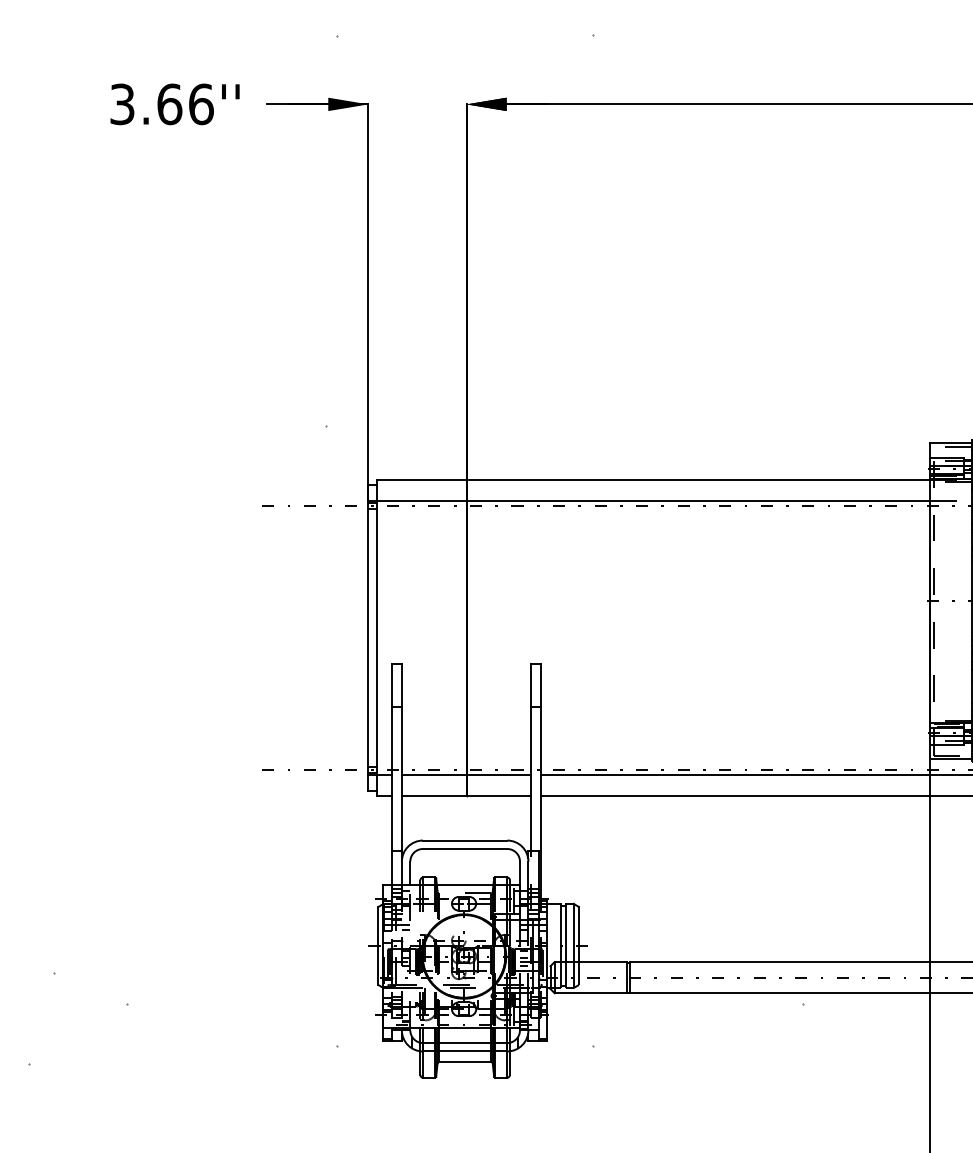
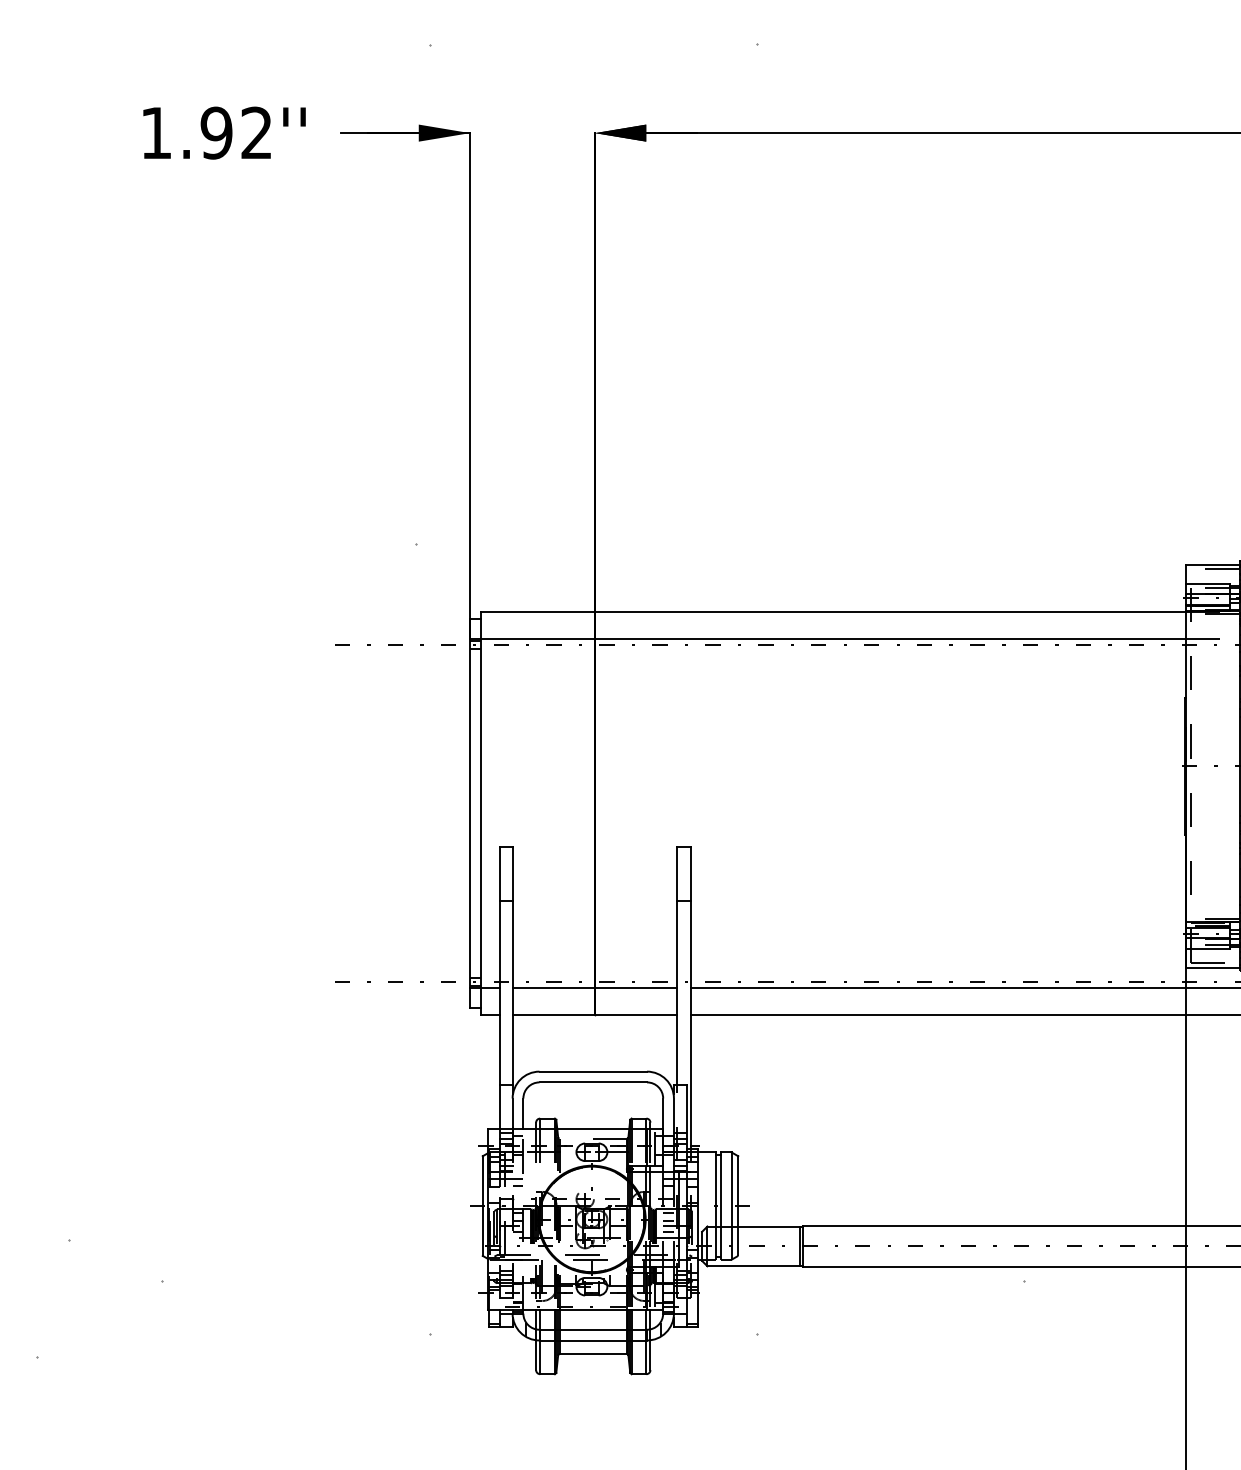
text: (162, 103) -> (207, 132), 3.66'' -> 1.92''

